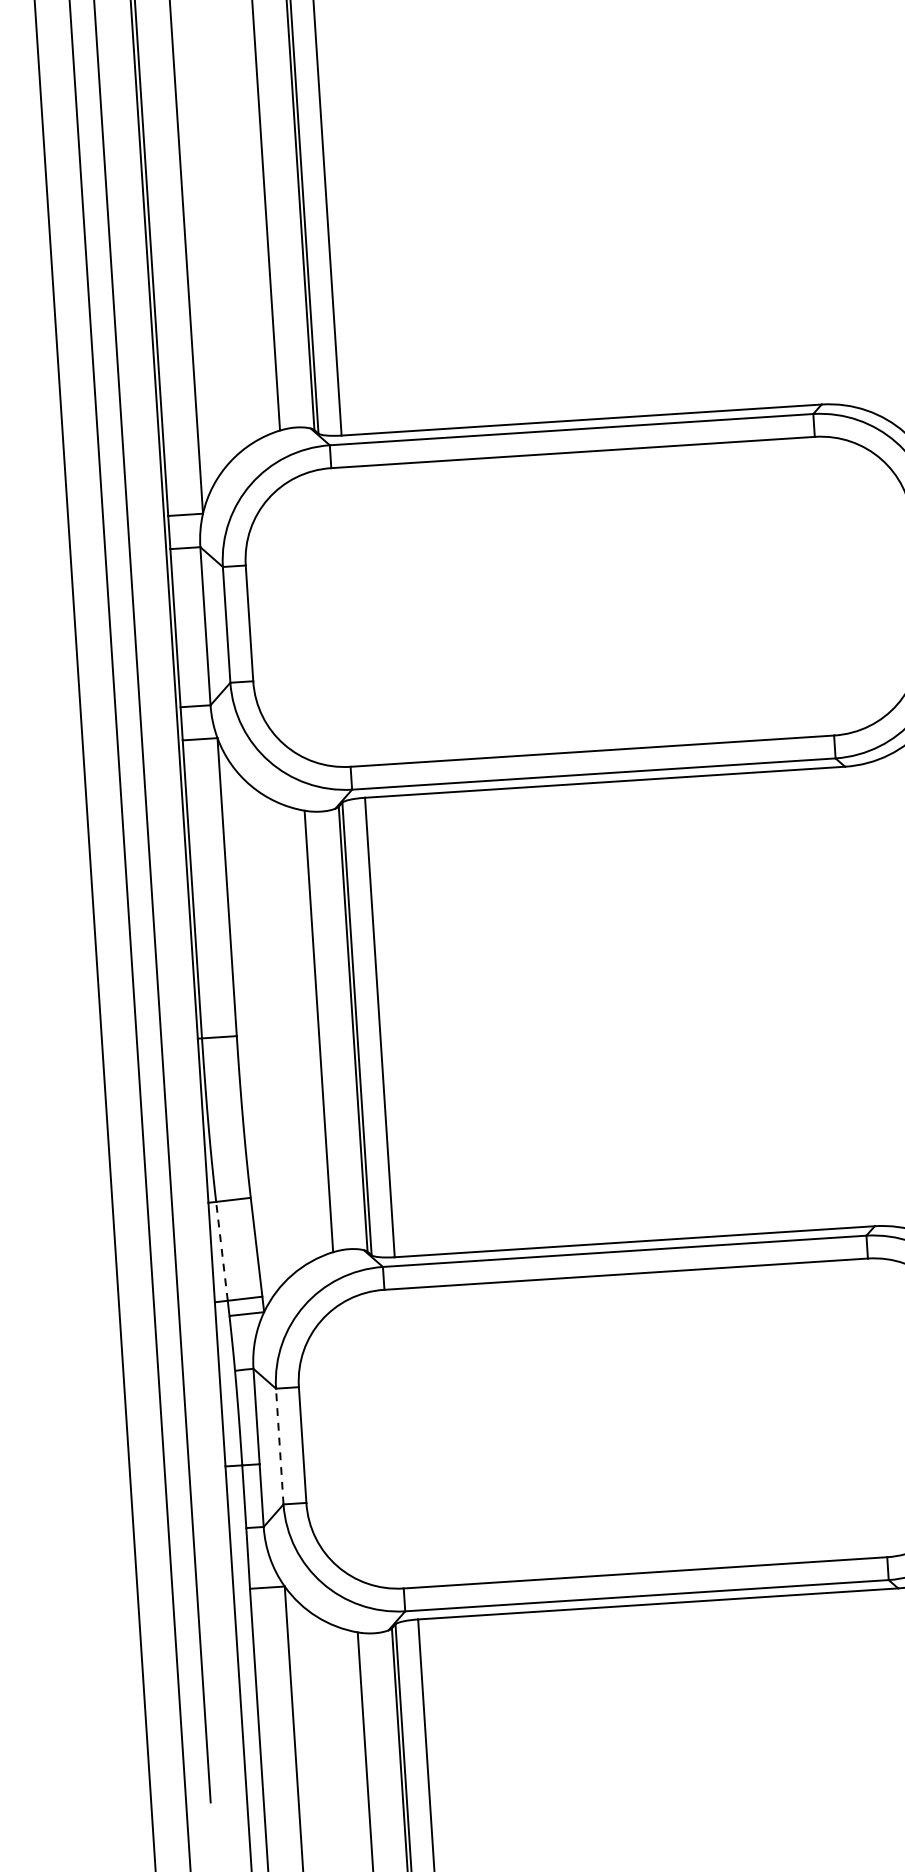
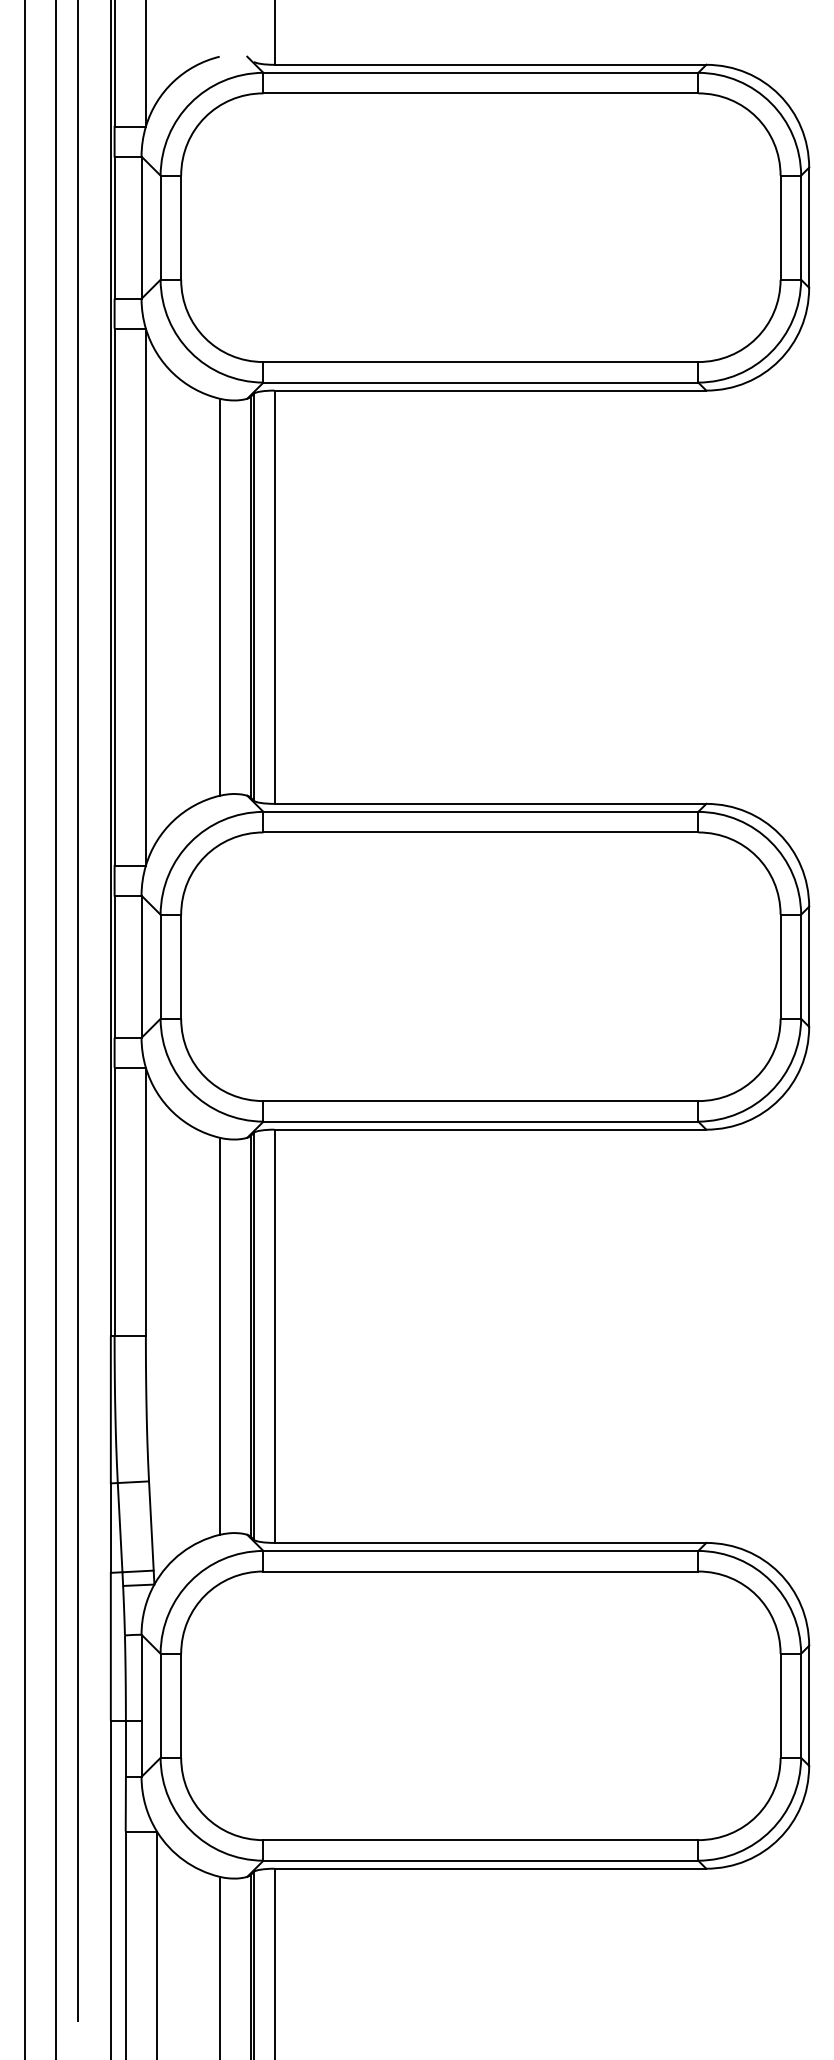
line: (222, 1251) -> (120, 1527), dashed -> solid
line: (279, 1446) -> (160, 1705), dashed -> solid

